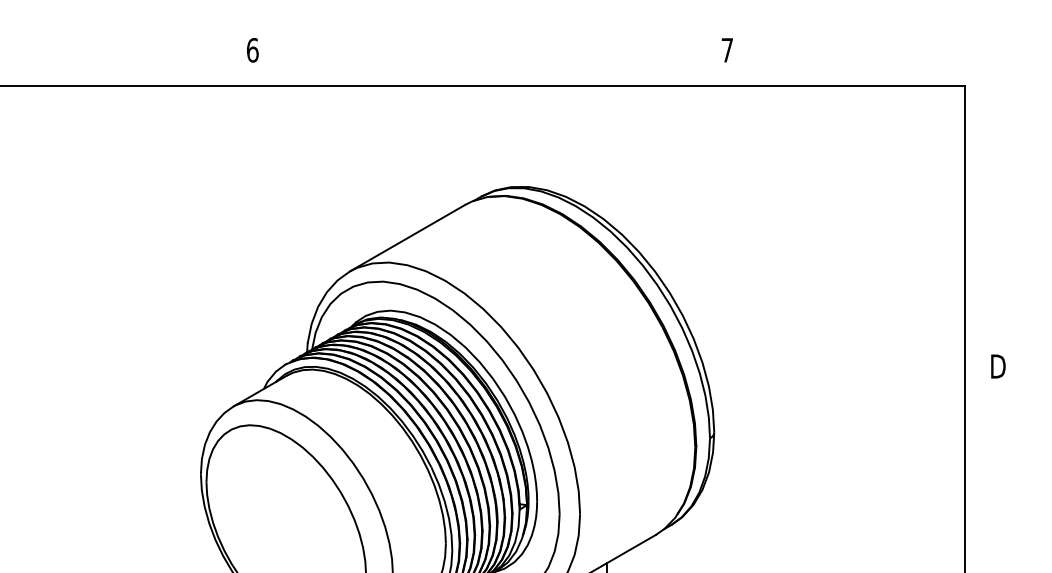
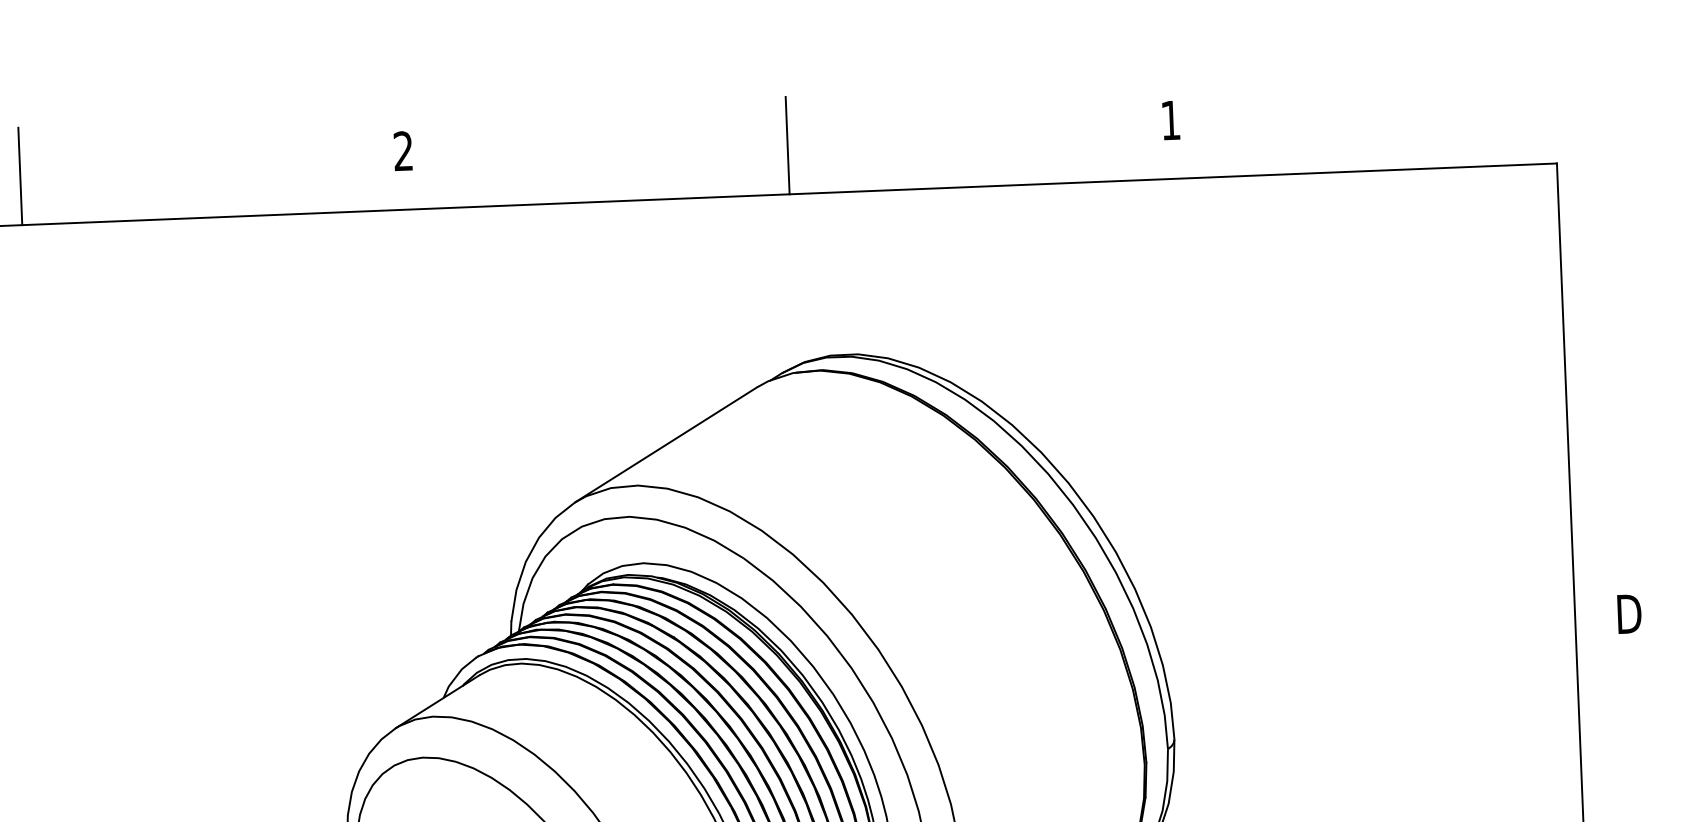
text: (252, 49) -> (403, 149), 6 -> 2
text: (726, 50) -> (1169, 120), 7 -> 1
line: (15, 56) -> (20, 176), added
line: (490, 56) -> (788, 145), added

